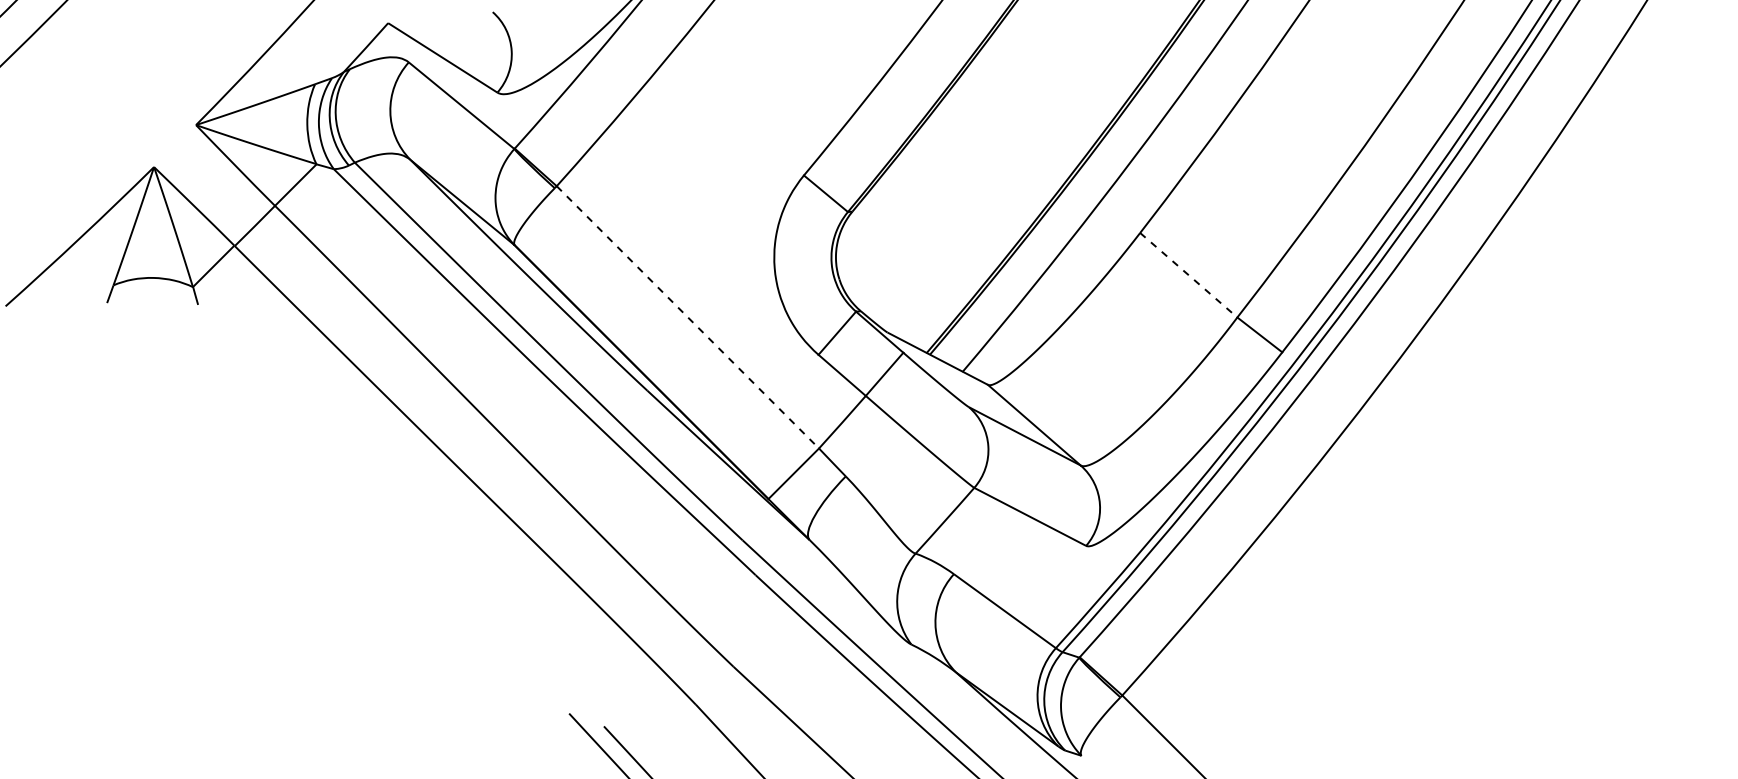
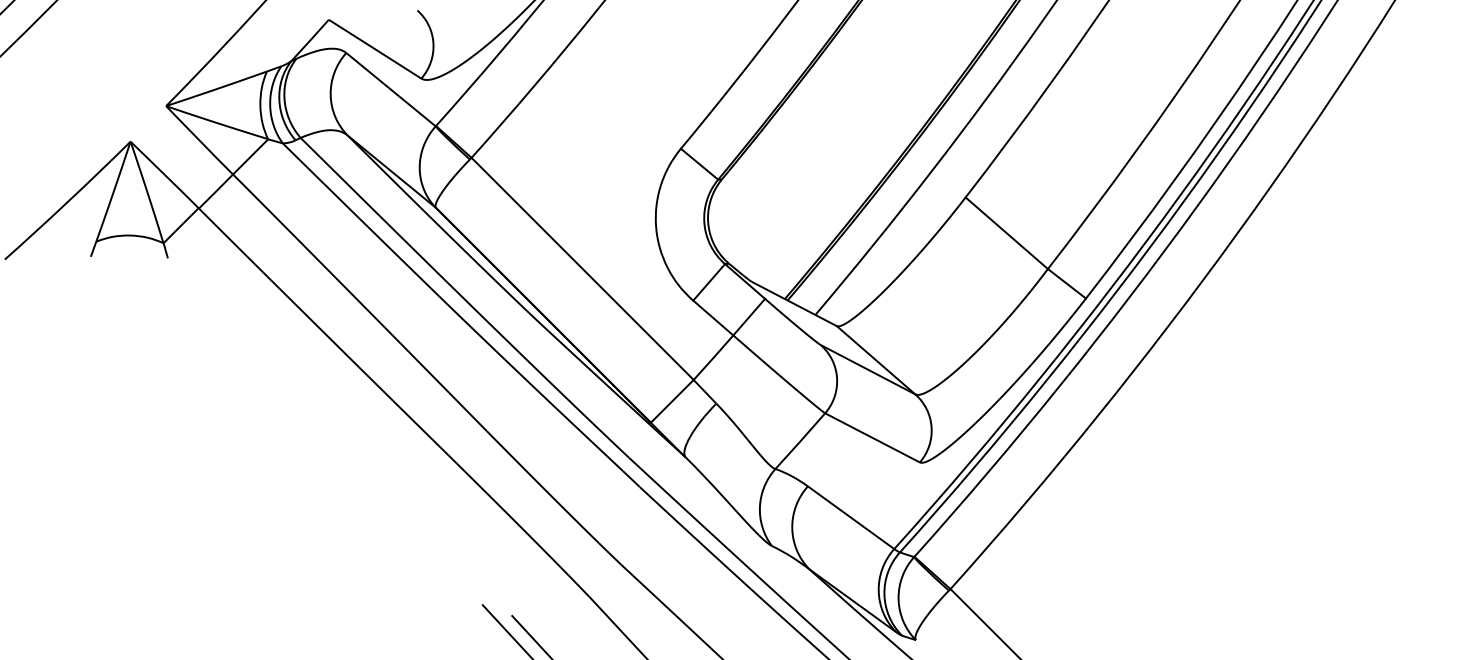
line: (1189, 275) -> (1007, 233), dashed -> solid
line: (688, 317) -> (583, 269), dashed -> solid

